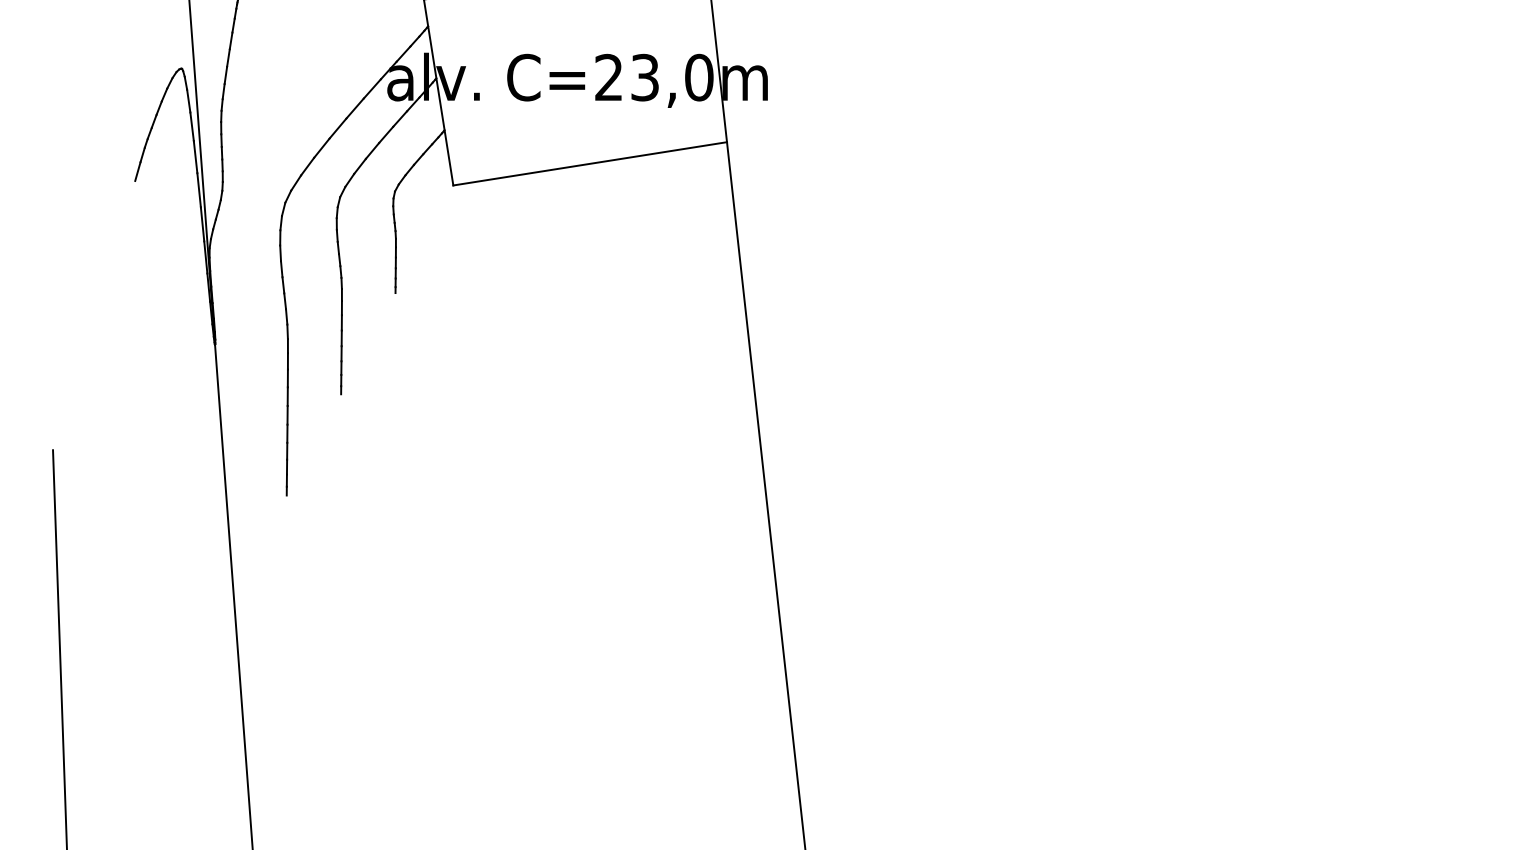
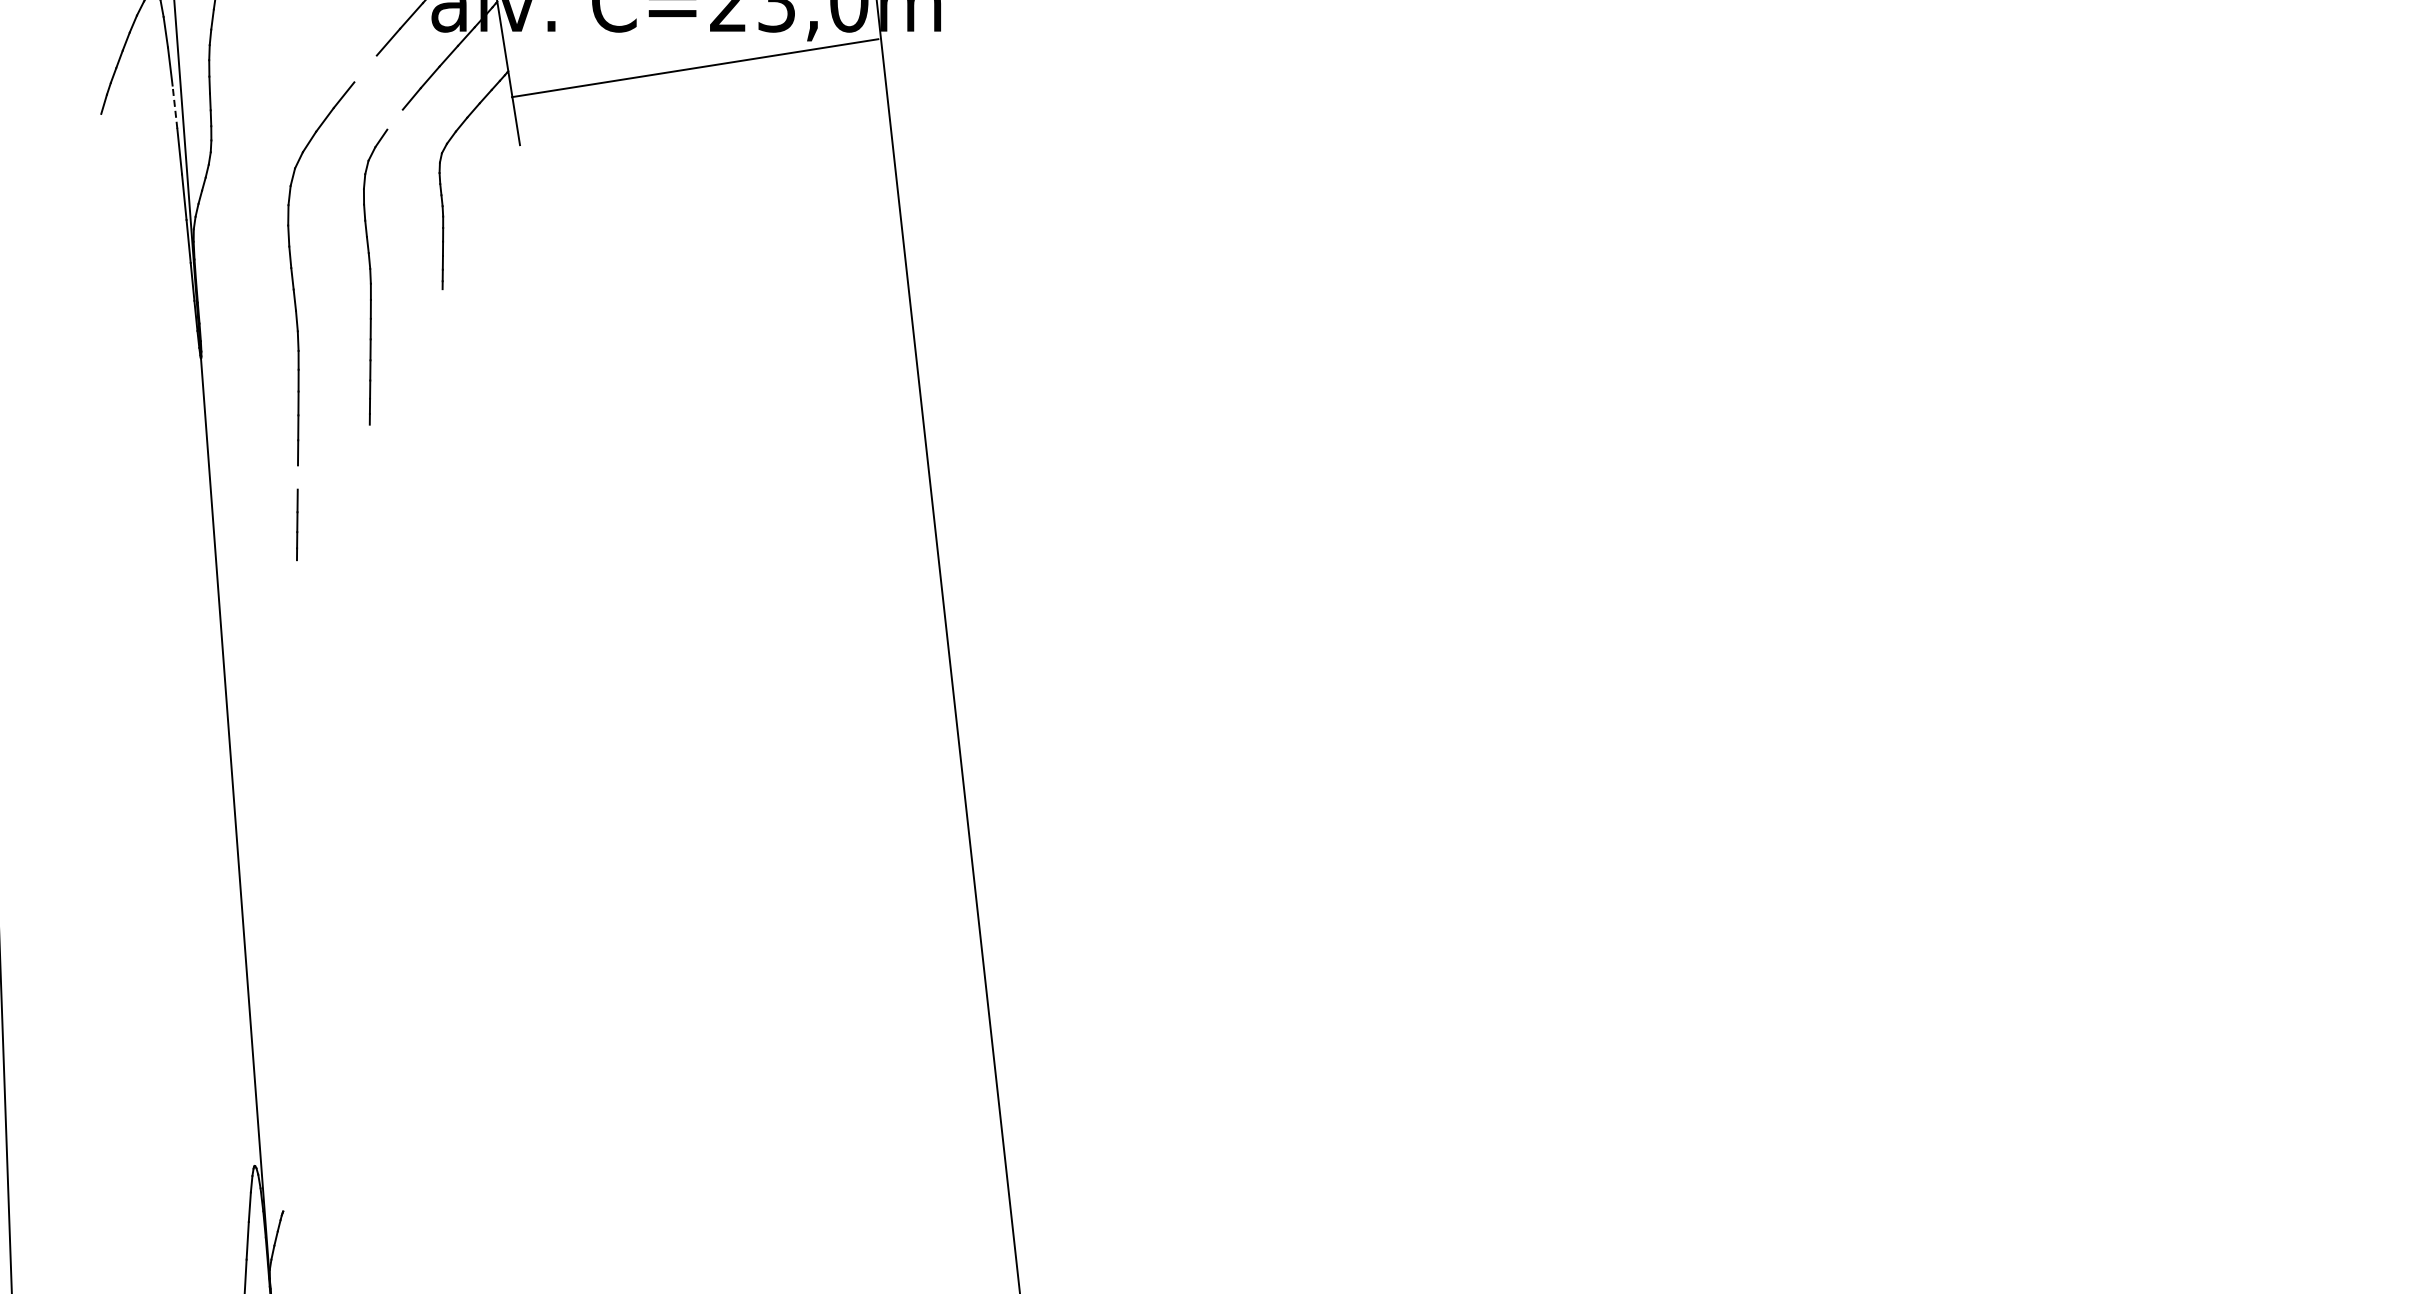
line: (337, 128) -> (365, 68), removed
line: (195, 157) -> (174, 107), solid -> dashed
line: (590, 164) -> (695, 68), moved
line: (359, 166) -> (394, 119), removed
line: (137, 171) -> (97, 126), removed
line: (287, 433) -> (297, 477), removed

